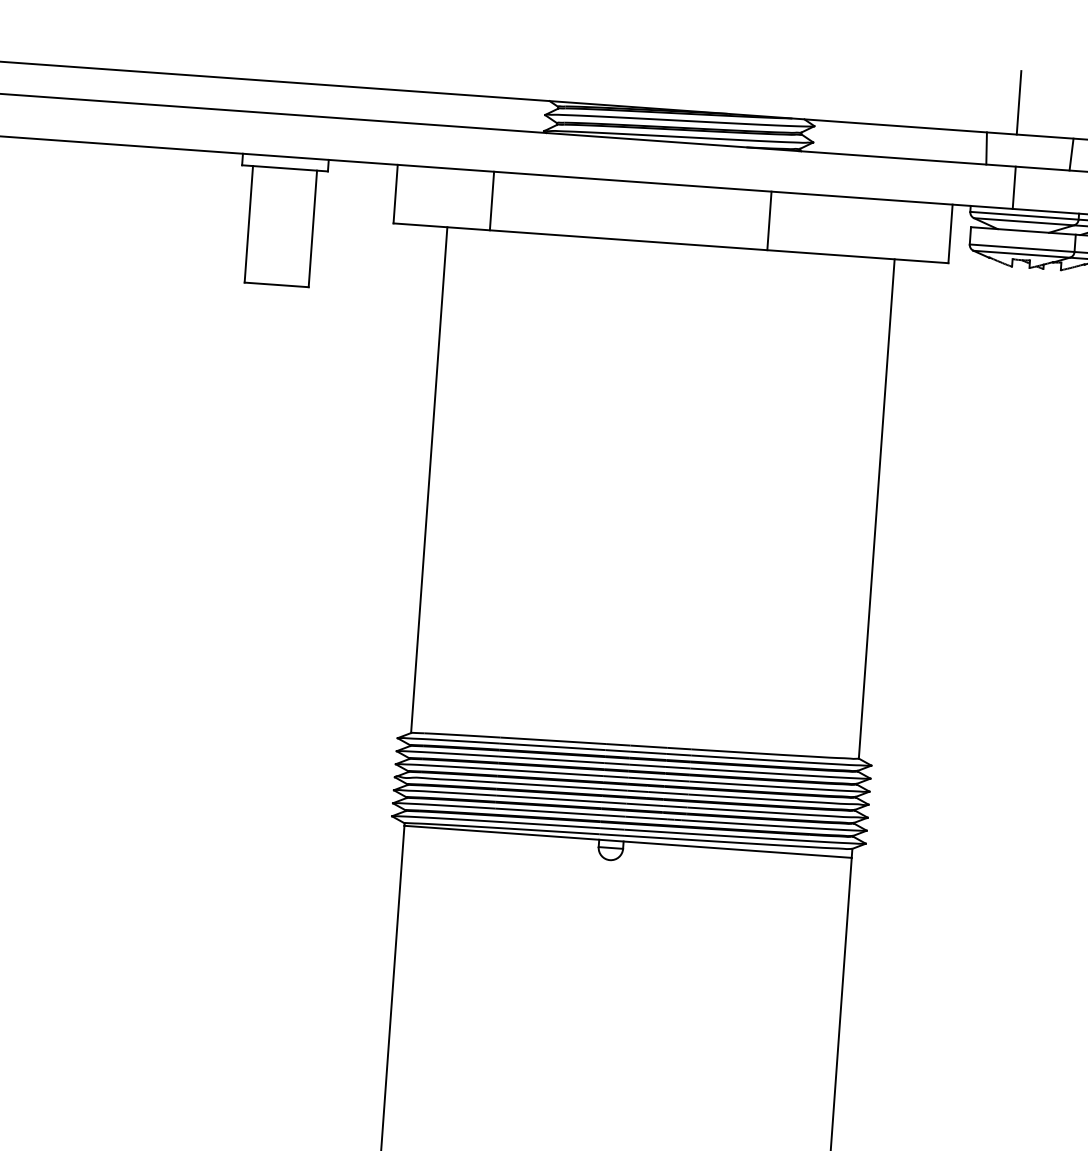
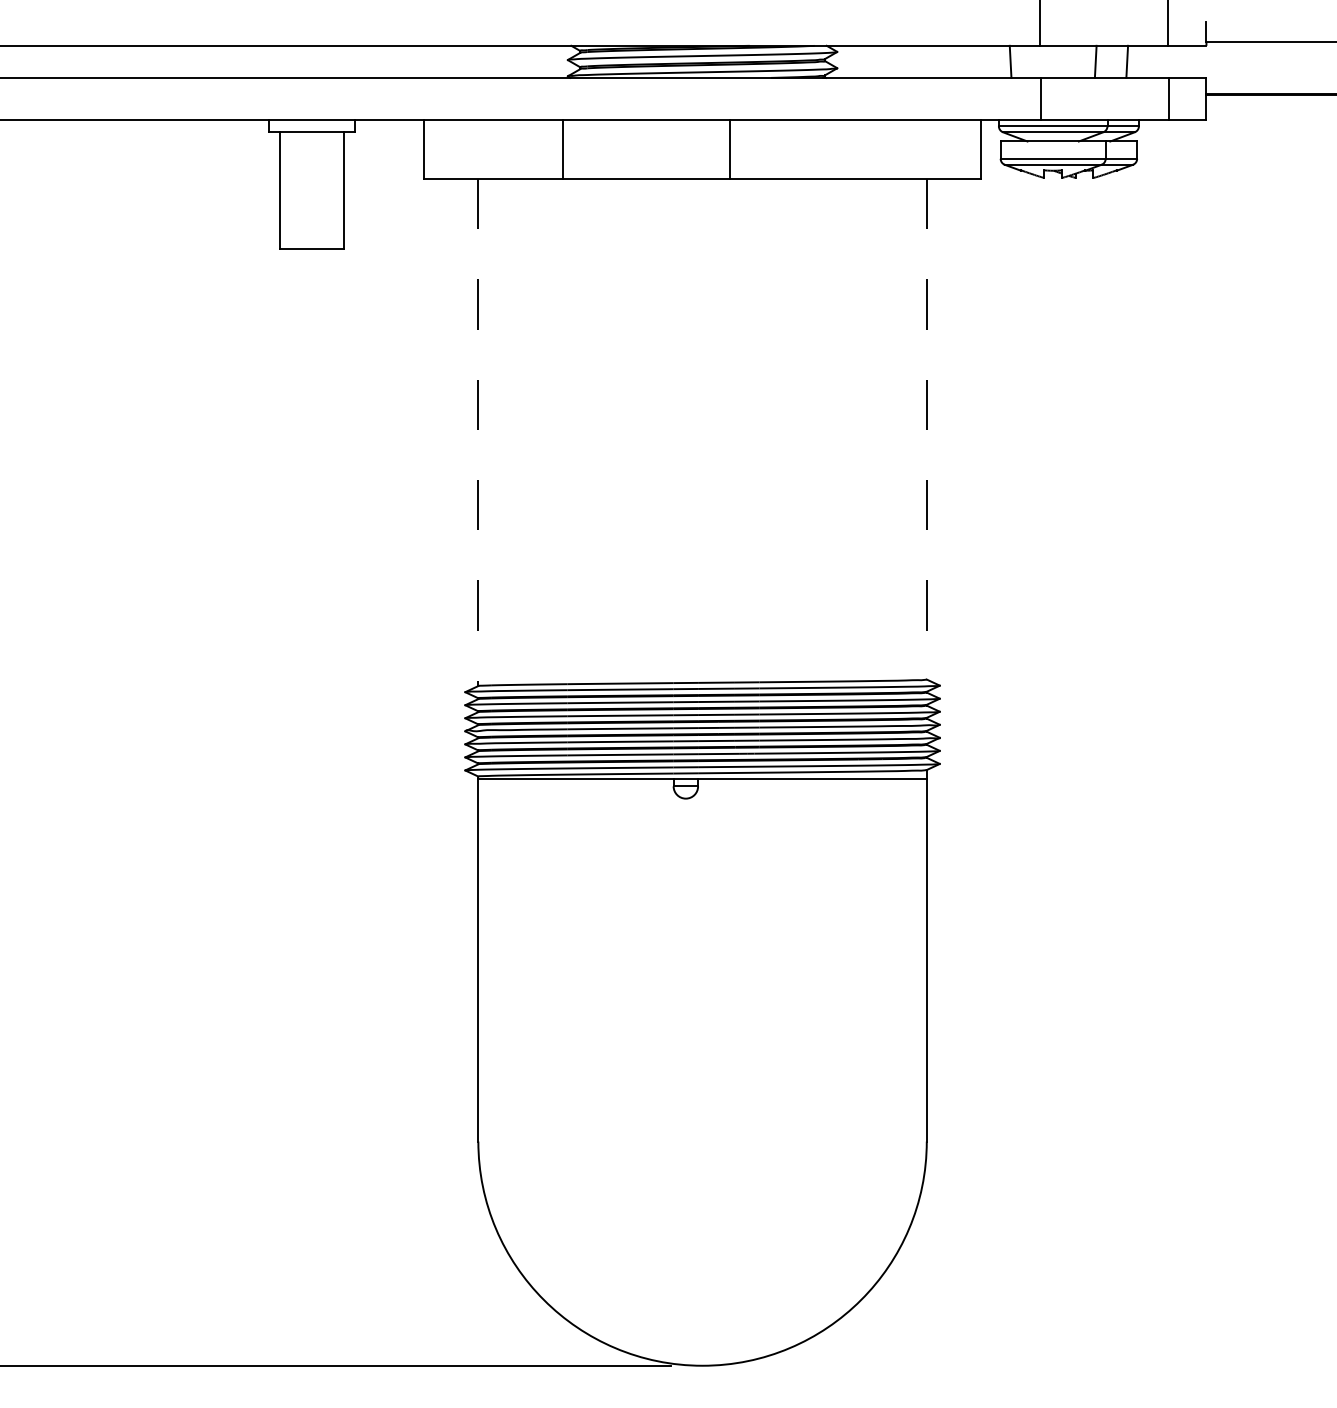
line: (492, 200) -> (563, 149), moved
line: (769, 220) -> (730, 149), moved
line: (429, 480) -> (478, 432), solid -> dashed
line: (876, 509) -> (926, 429), solid -> dashed

